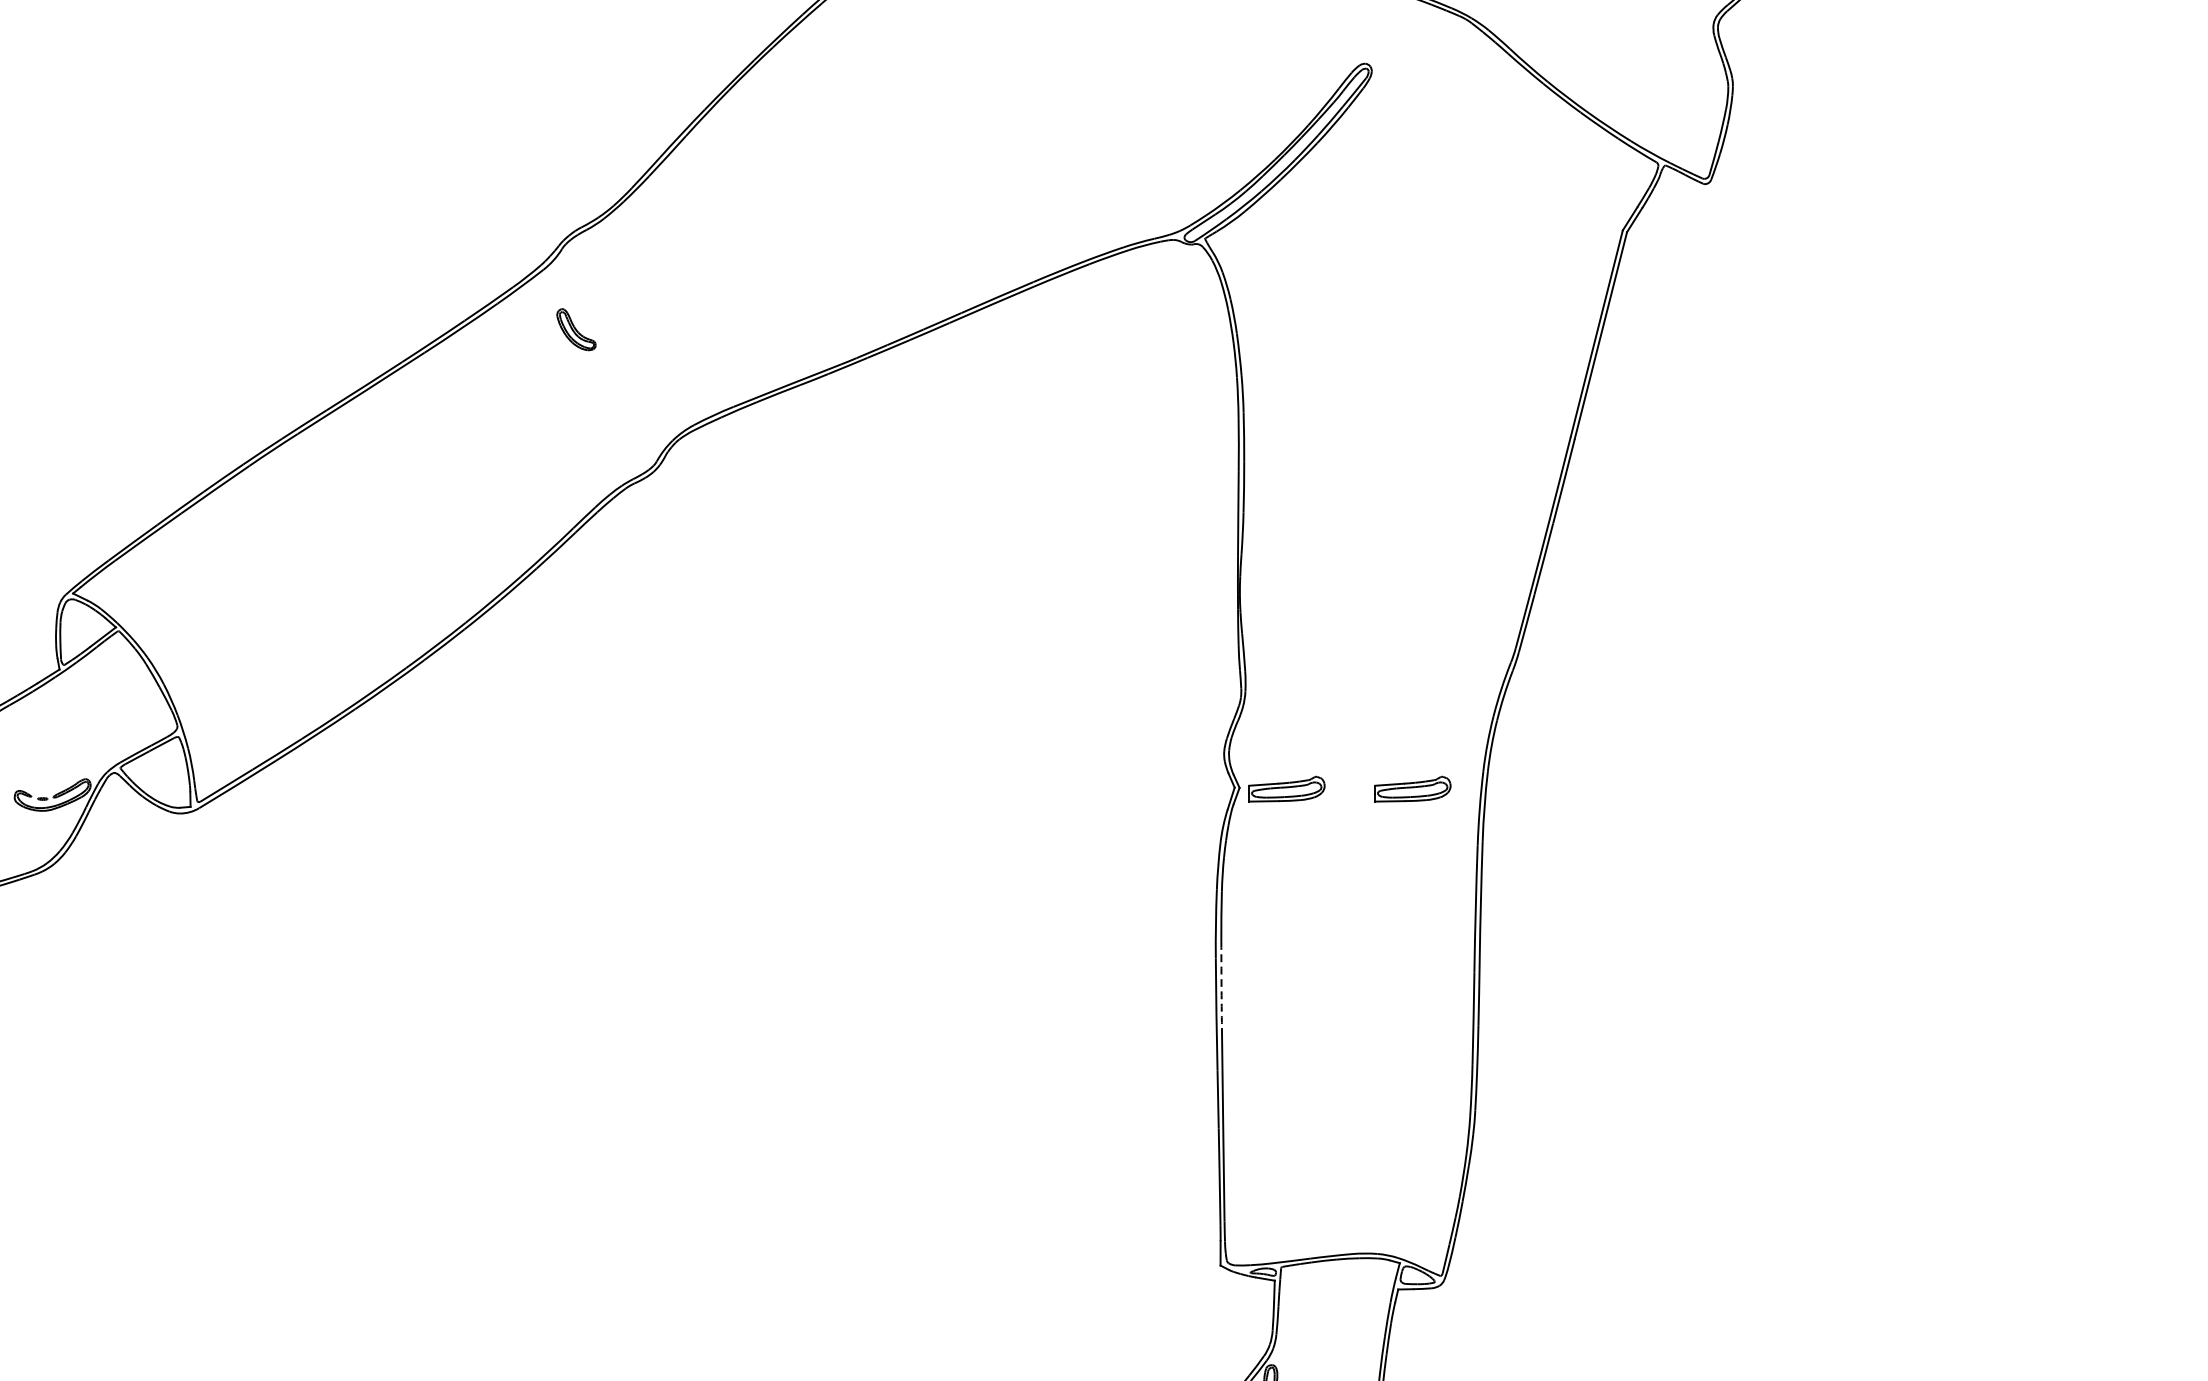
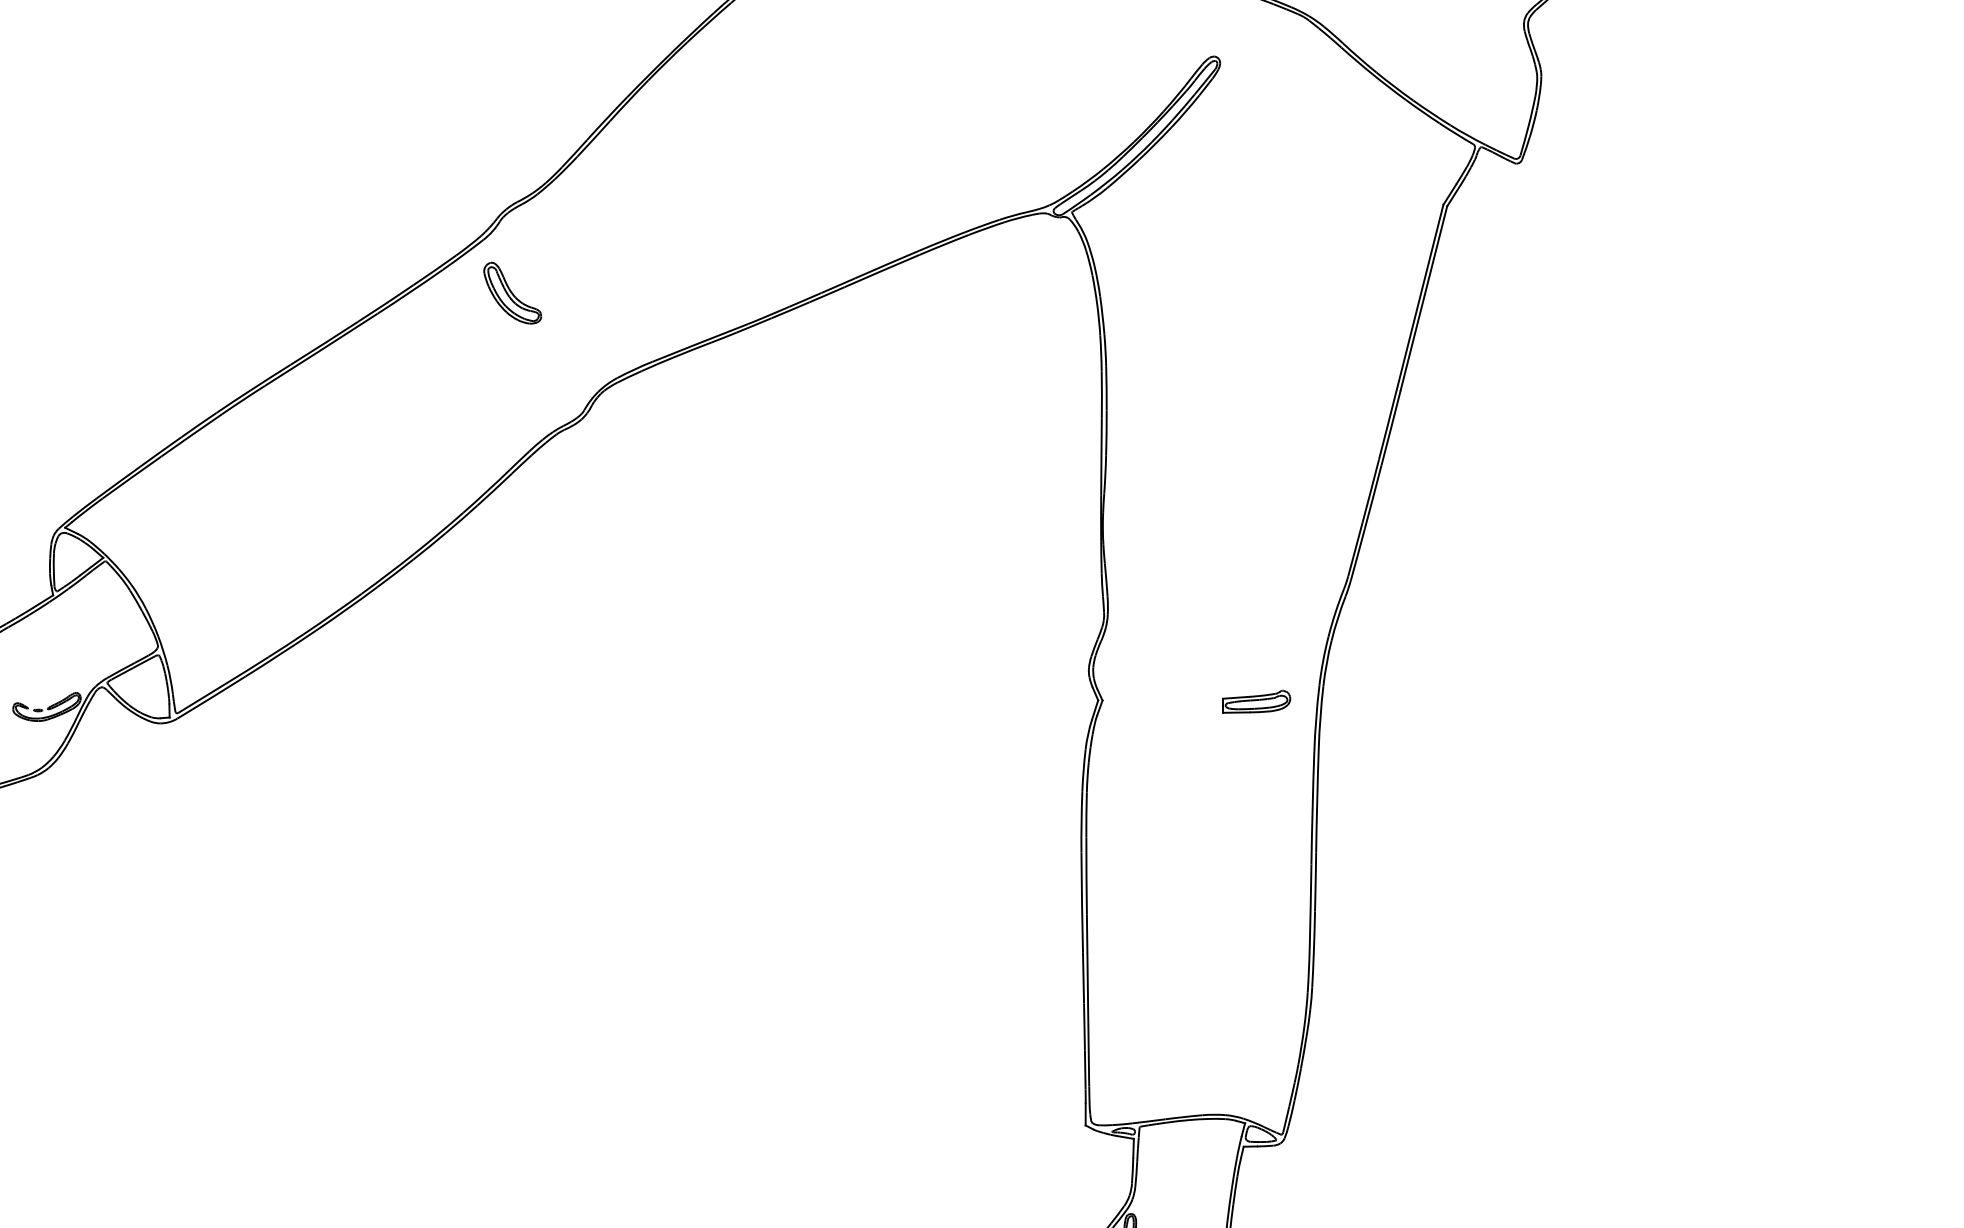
part: (576, 329) -> (512, 292), size x1.67
part: (1286, 788) -> (1144, 701), removed
arc: (1221, 984) -> (1086, 875), dashed -> solid

